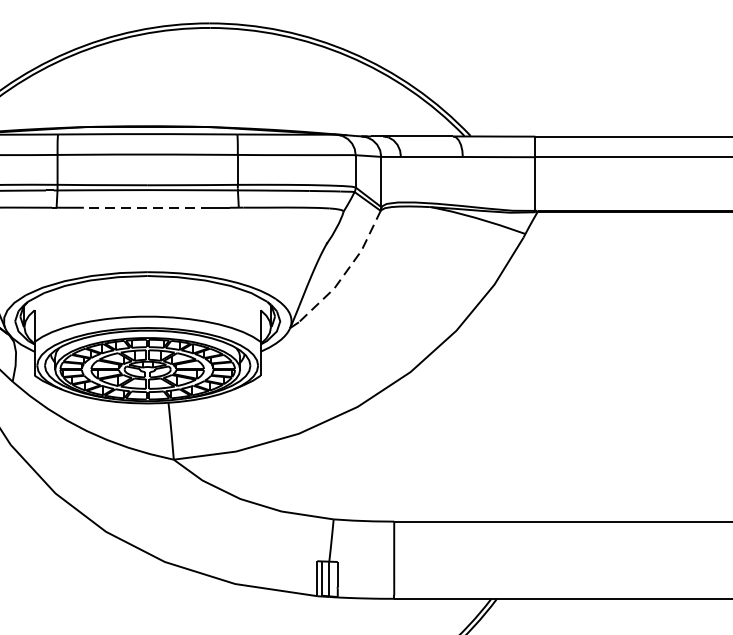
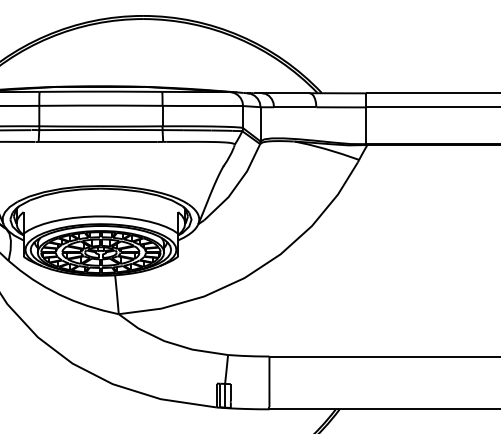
line: (147, 207) -> (100, 141), dashed -> solid
line: (346, 271) -> (236, 185), dashed -> solid

